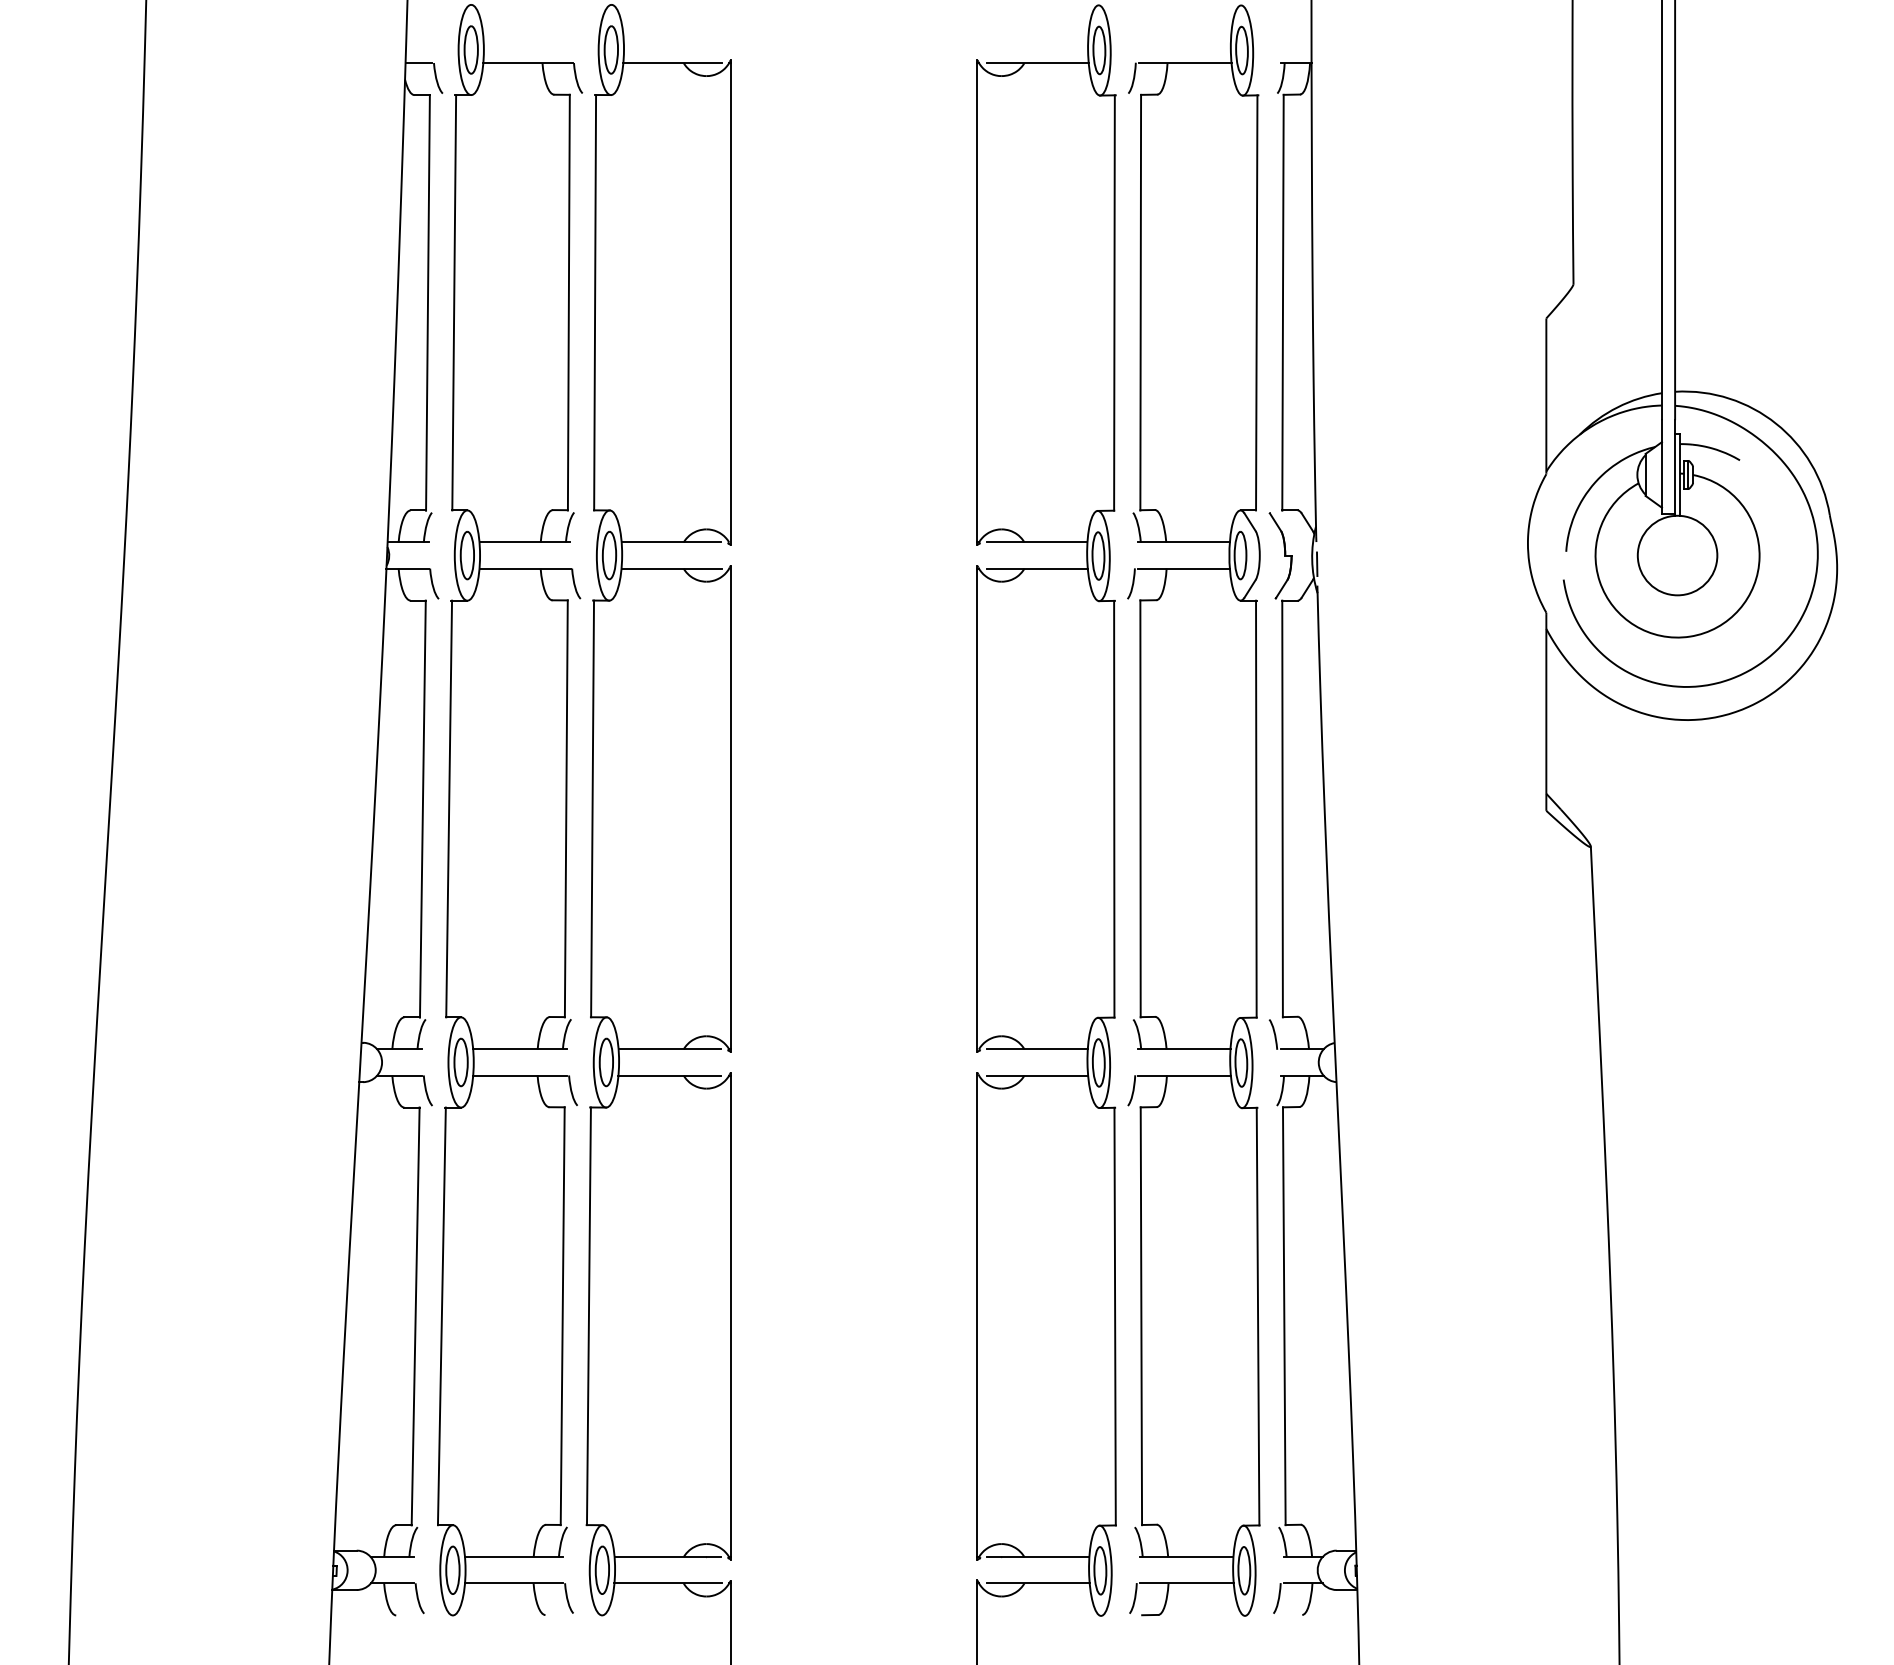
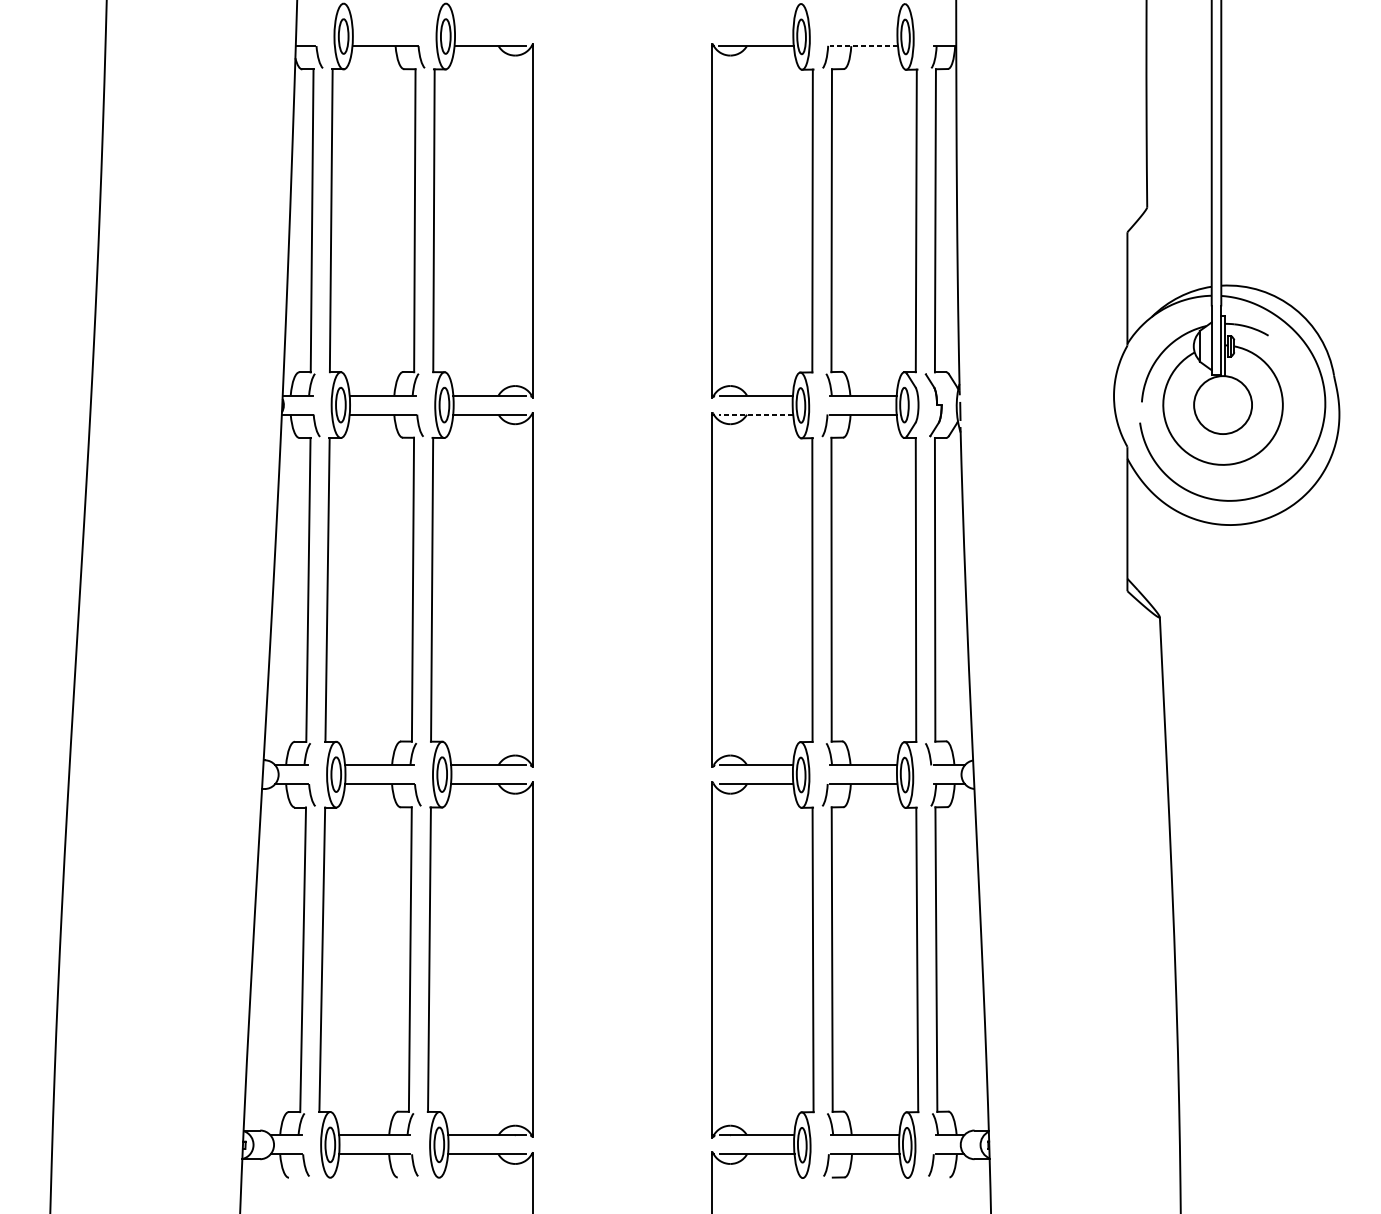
line: (1184, 63) -> (863, 46), solid -> dashed
line: (1037, 568) -> (756, 414), solid -> dashed

